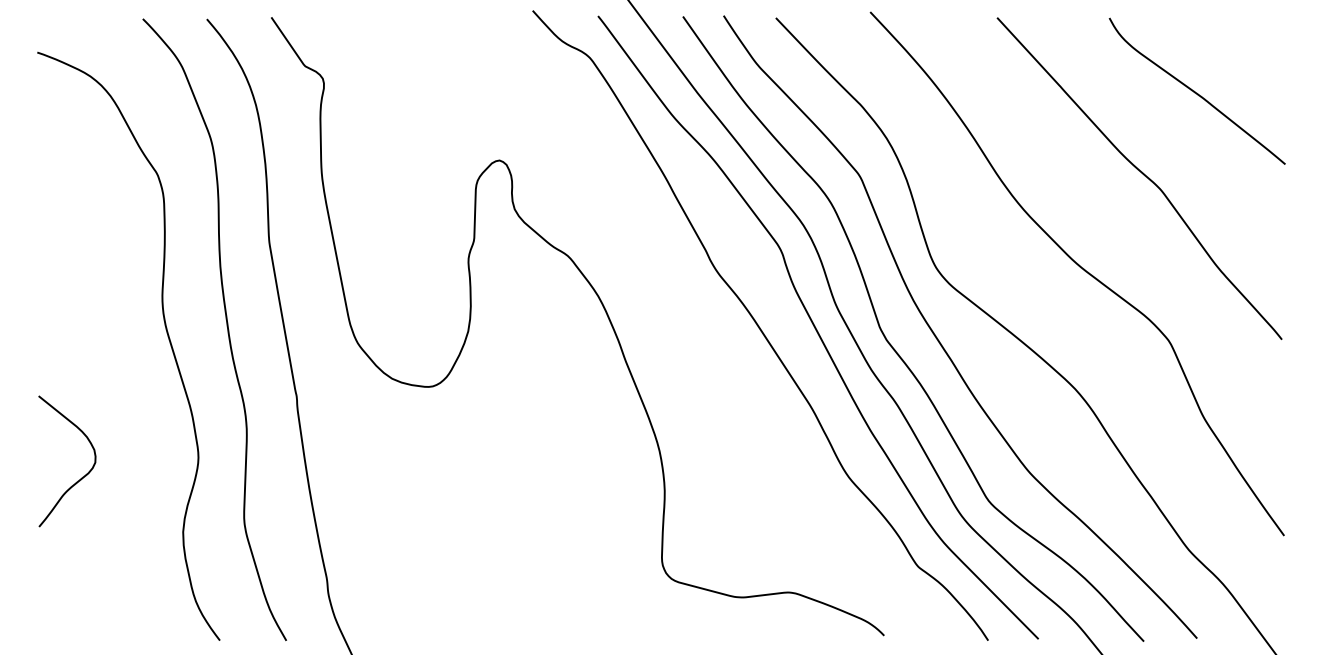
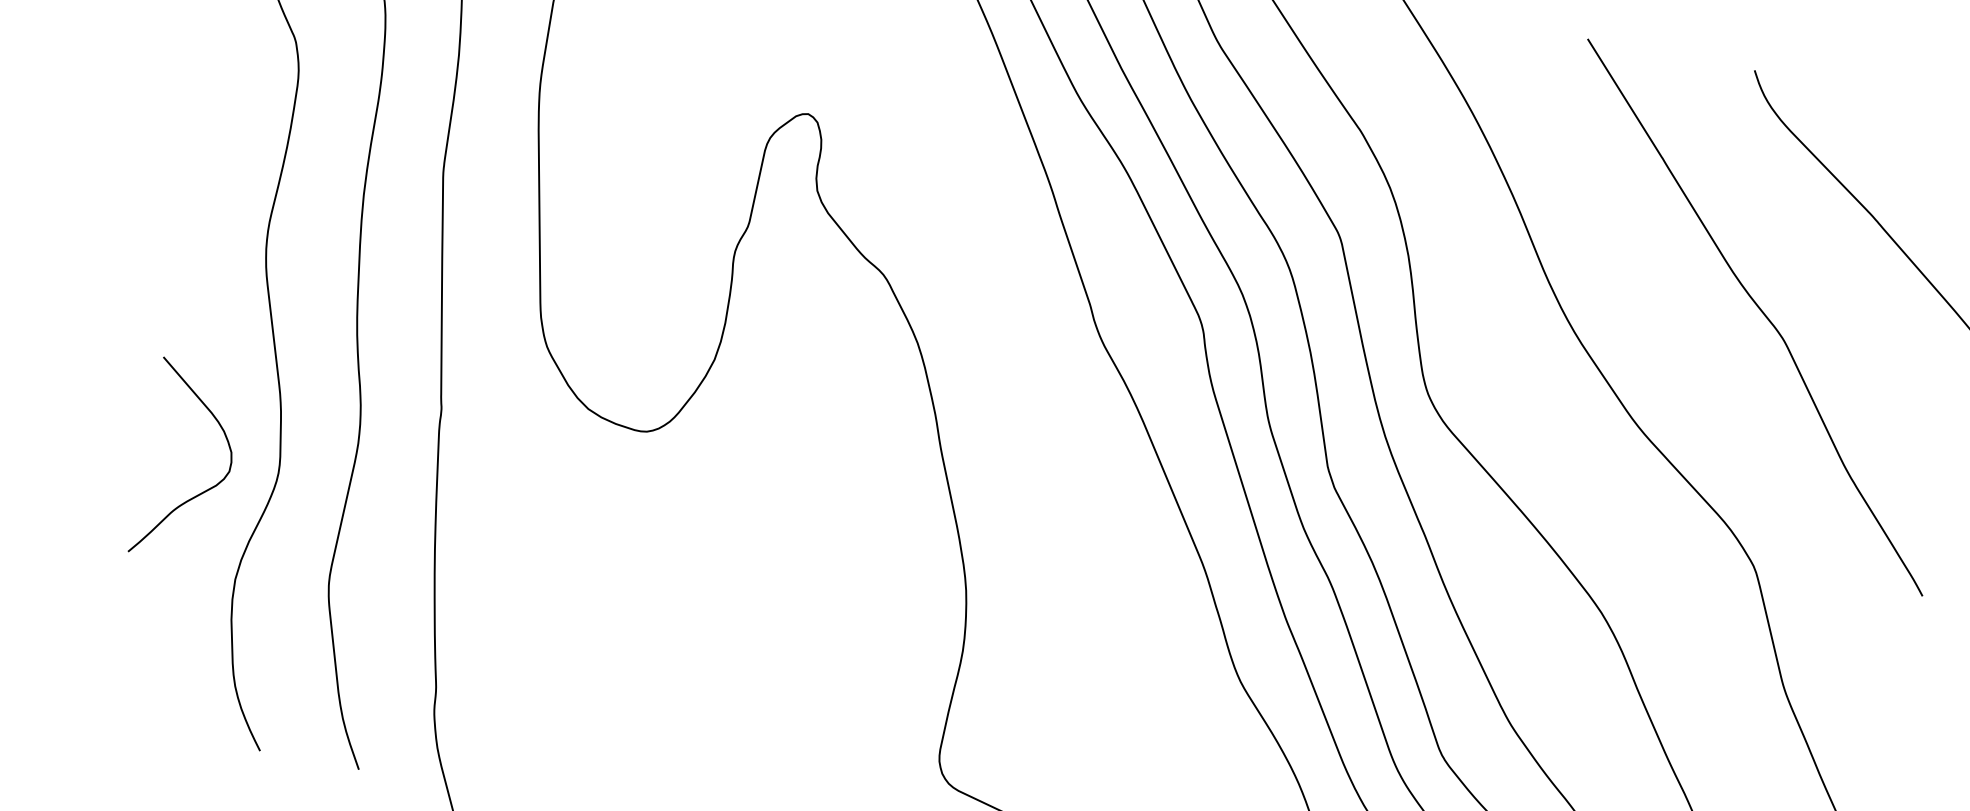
curve: (82, 476) -> (206, 488), moved

